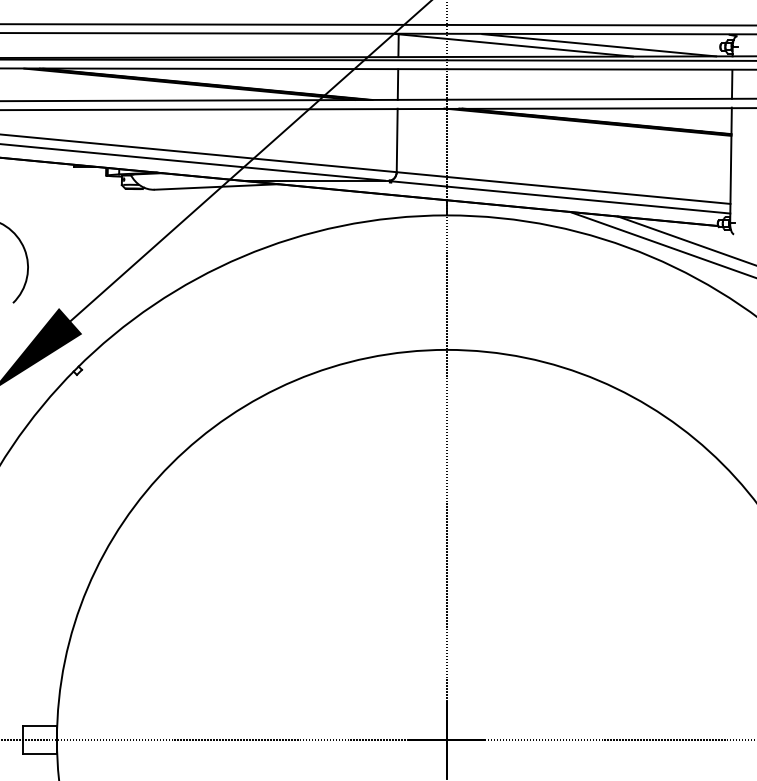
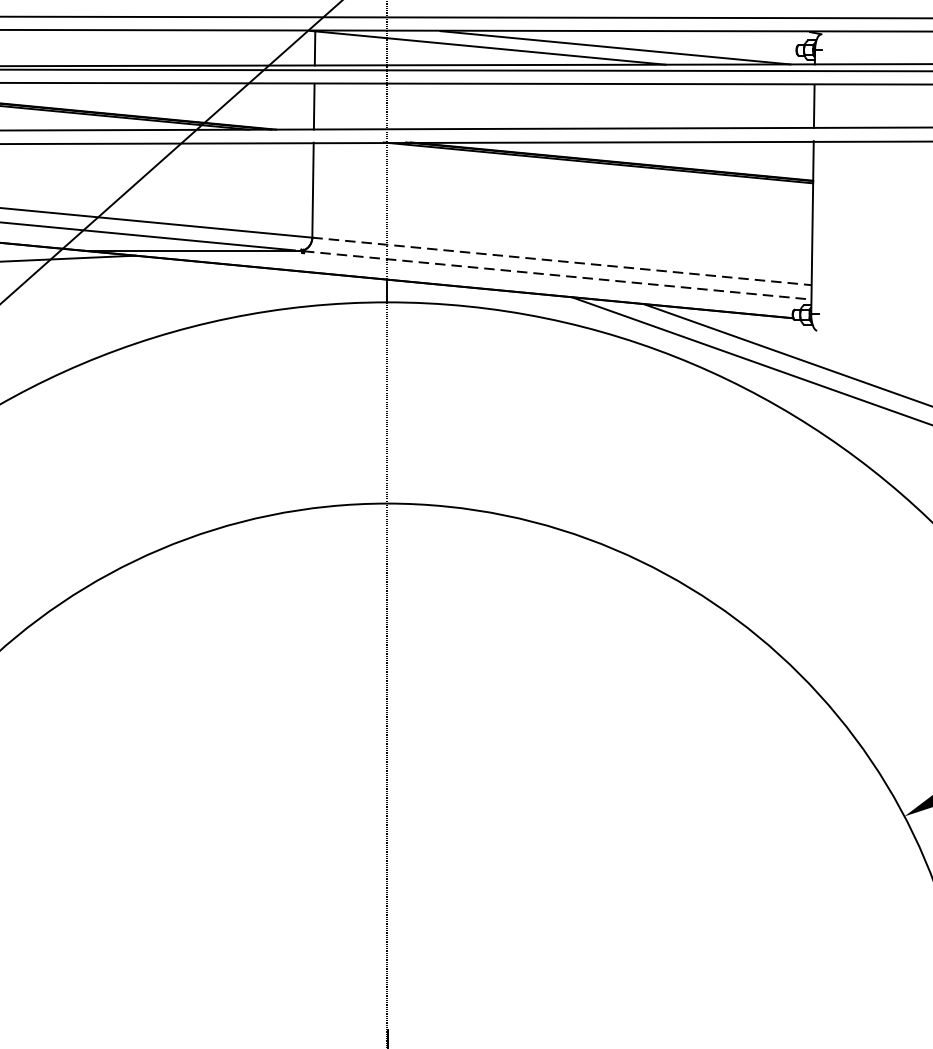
line: (563, 188) -> (561, 262), solid -> dashed
line: (561, 197) -> (558, 275), solid -> dashed

